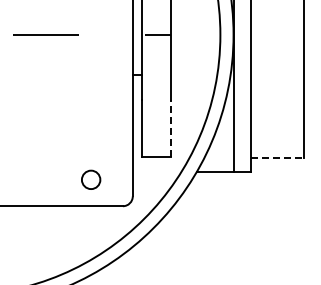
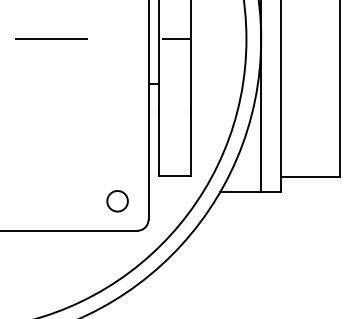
line: (171, 127) -> (191, 142), dashed -> solid
line: (278, 157) -> (311, 176), dashed -> solid
circle: (91, 179) -> (118, 200), moved

